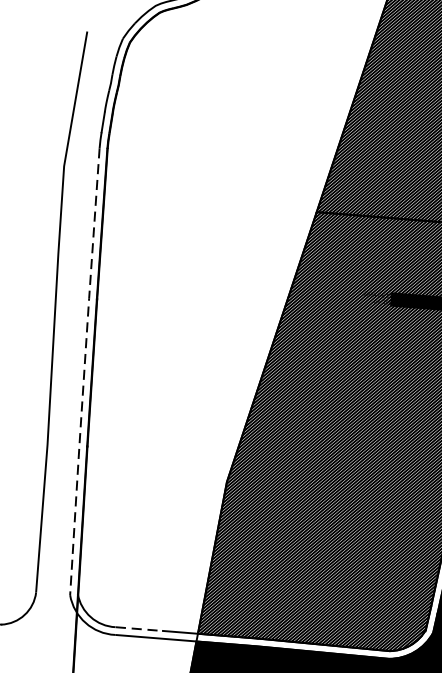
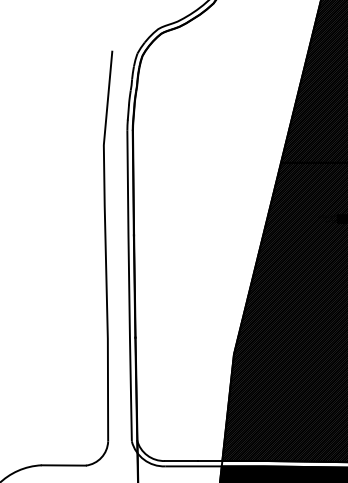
line: (84, 372) -> (129, 286), dashed -> solid
line: (140, 629) -> (182, 461), dashed -> solid

